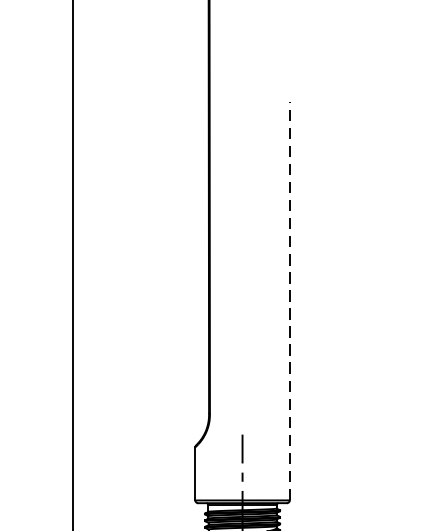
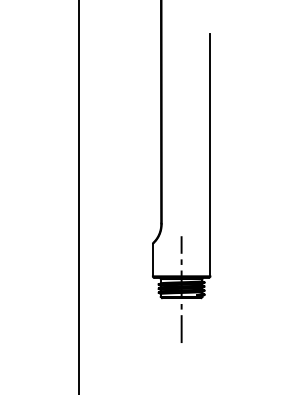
line: (290, 300) -> (210, 154), dashed -> solid

